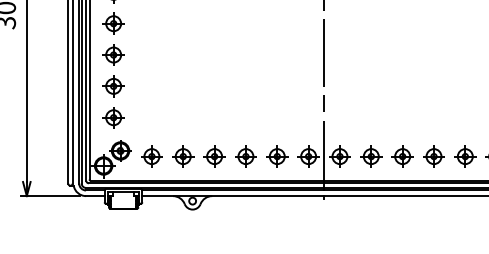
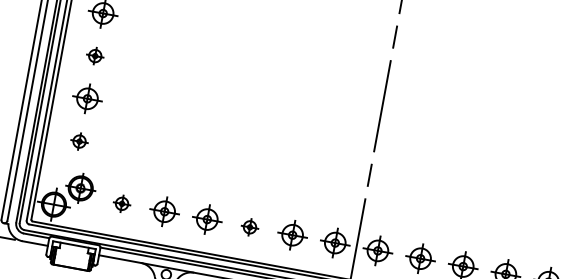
part: (113, 54) -> (95, 55), size x0.6
part: (113, 117) -> (79, 141), size x0.6
part: (151, 156) -> (121, 203), size x0.6
part: (245, 156) -> (249, 227), size x0.6

